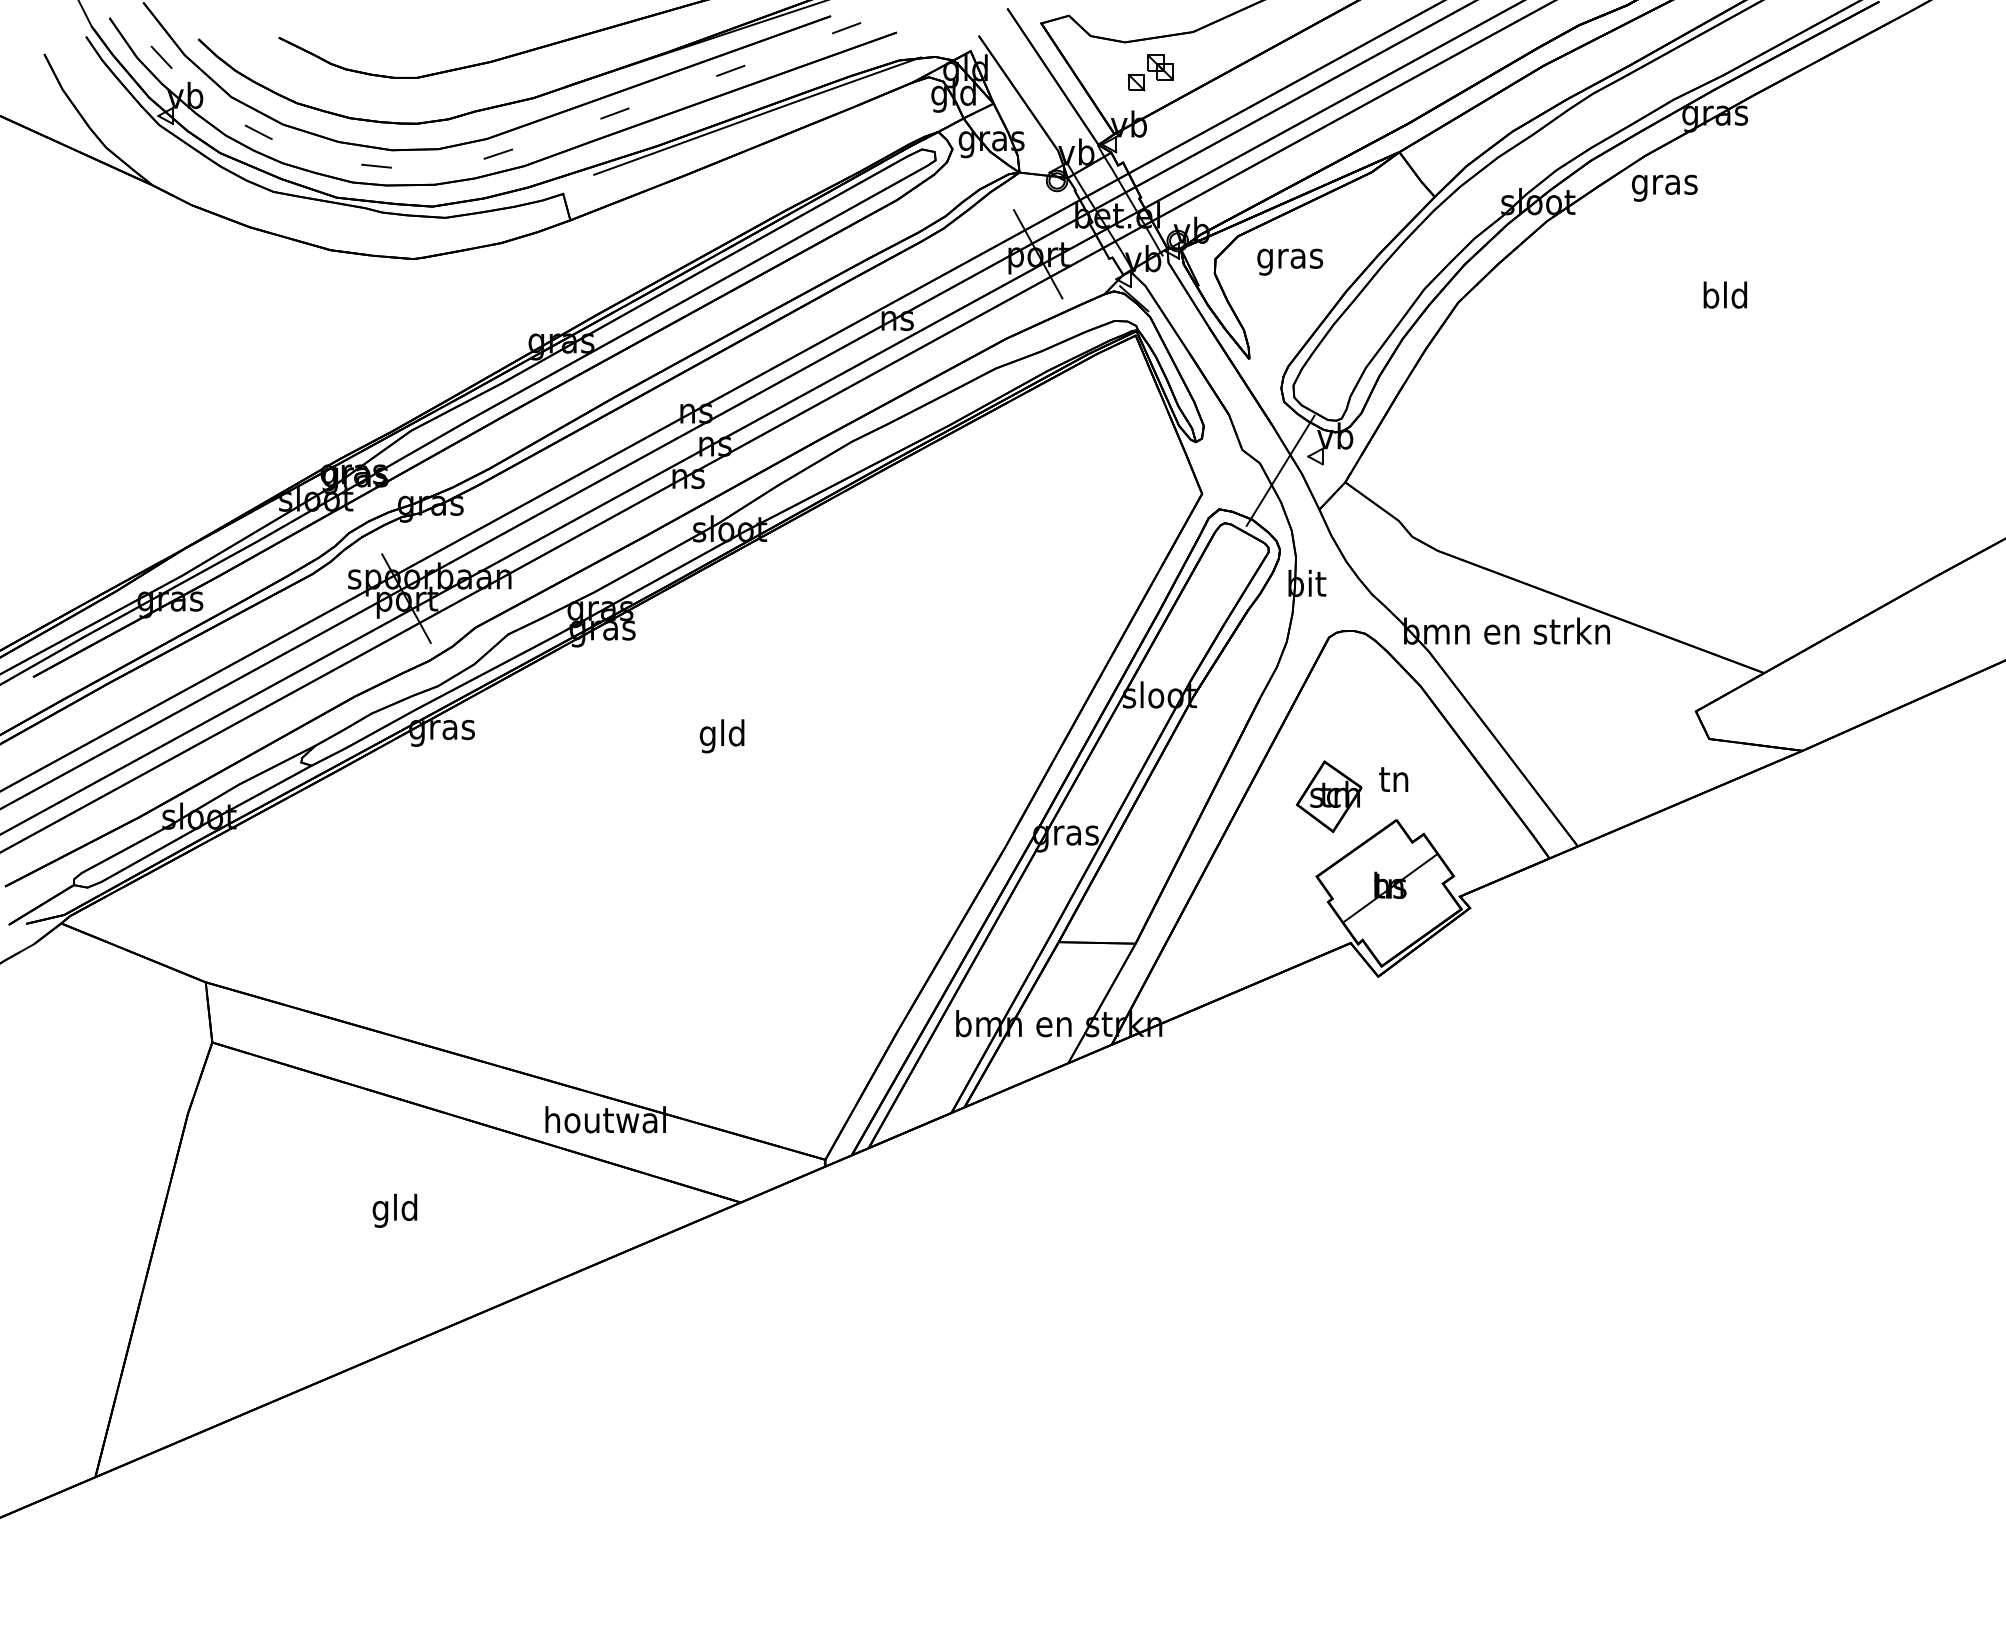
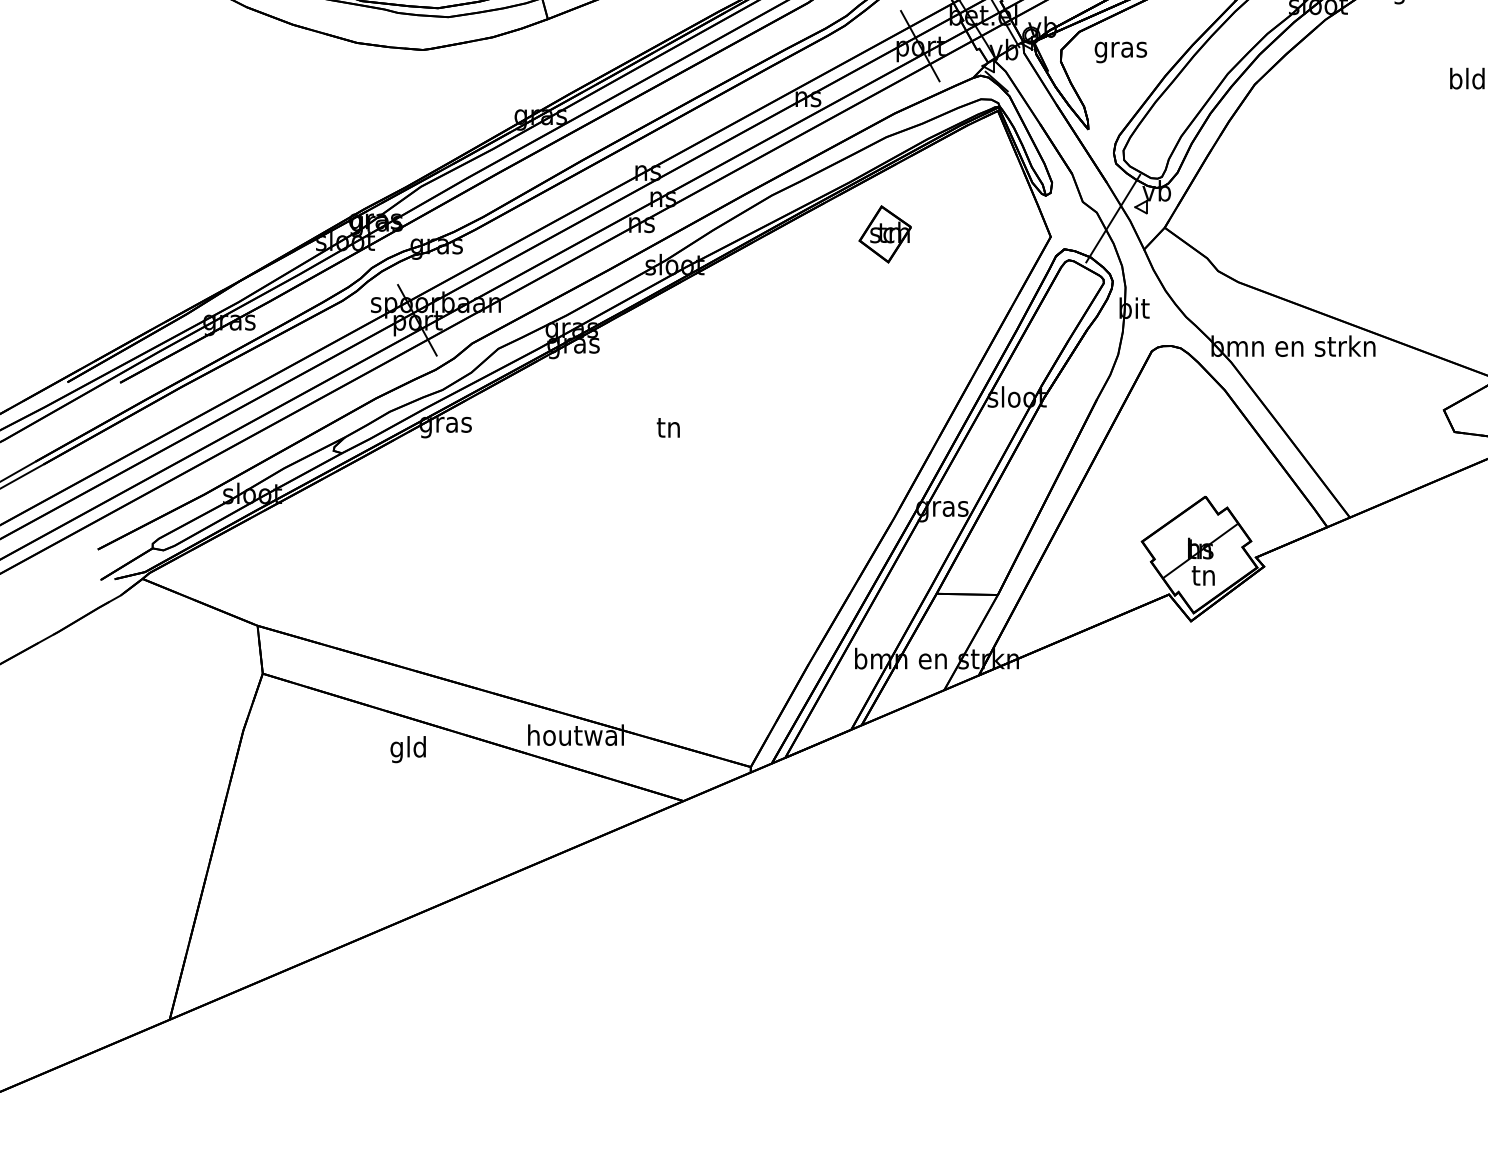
text: (721, 736) -> (668, 430), gld -> tn
text: (1393, 779) -> (1203, 575), moved
part: (1329, 796) -> (885, 234), moved
text: (394, 1210) -> (407, 749), moved

